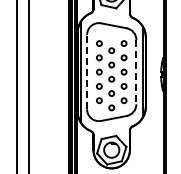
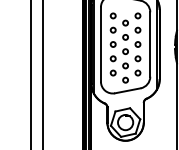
line: (87, 71) -> (101, 43), dashed -> solid
line: (136, 72) -> (150, 44), dashed -> solid

